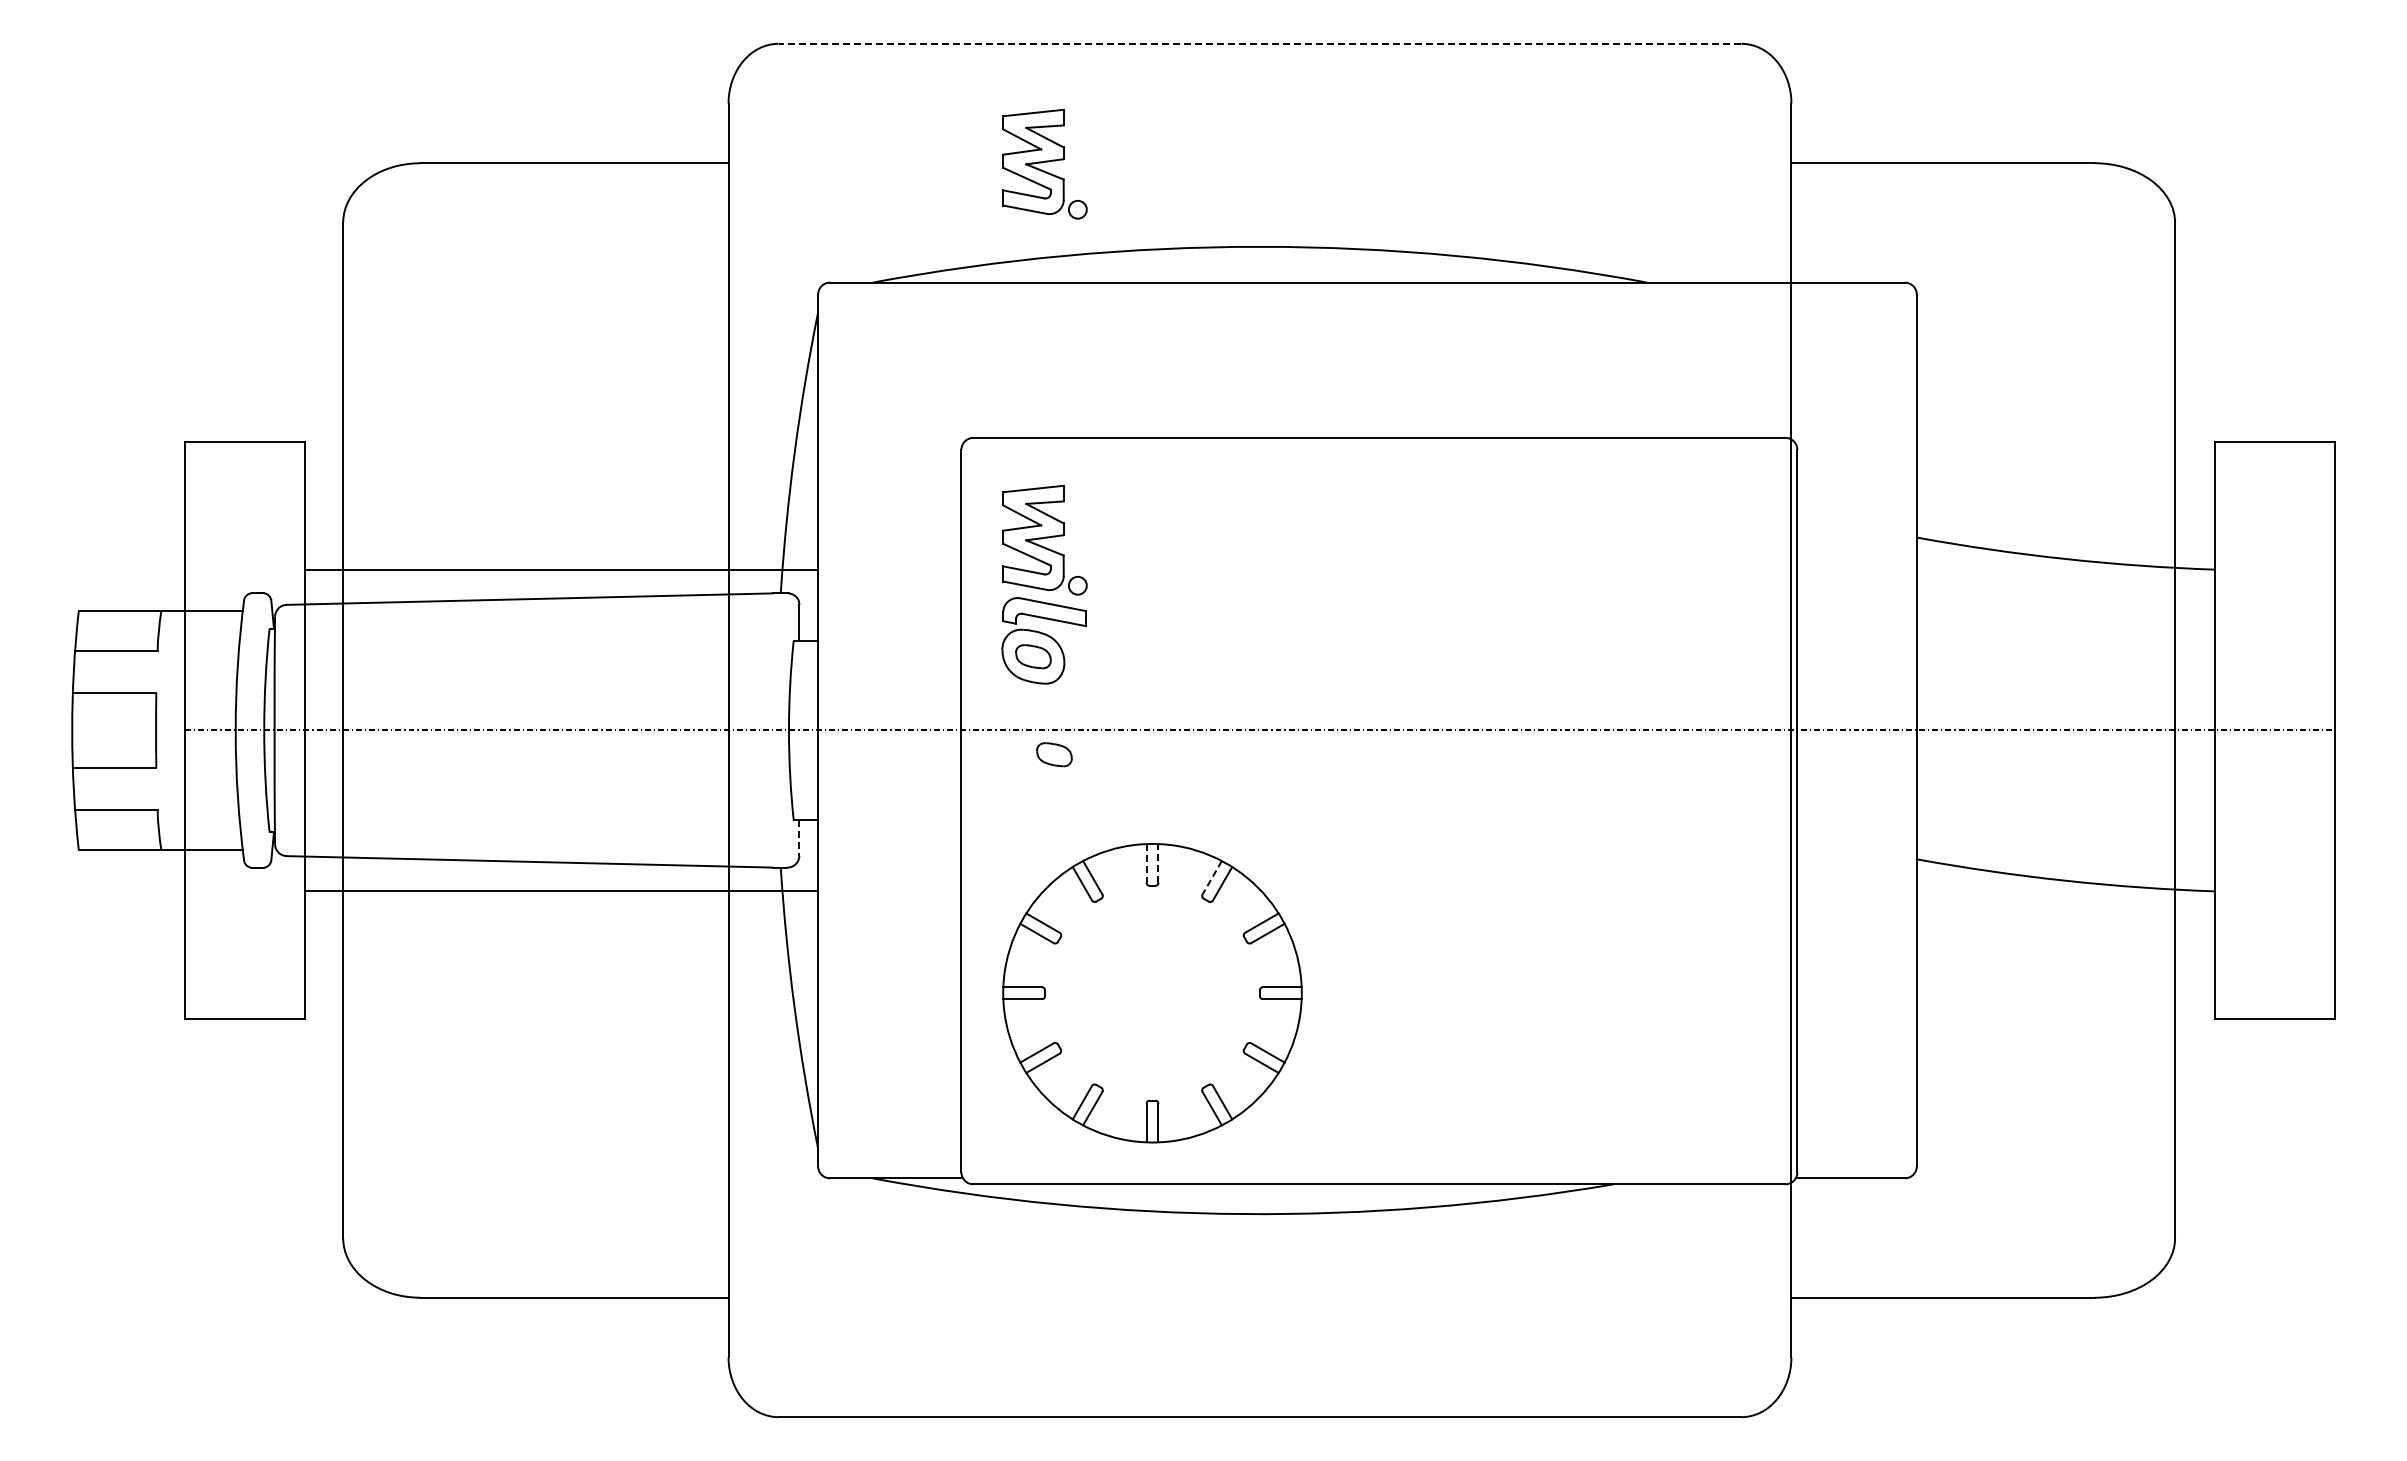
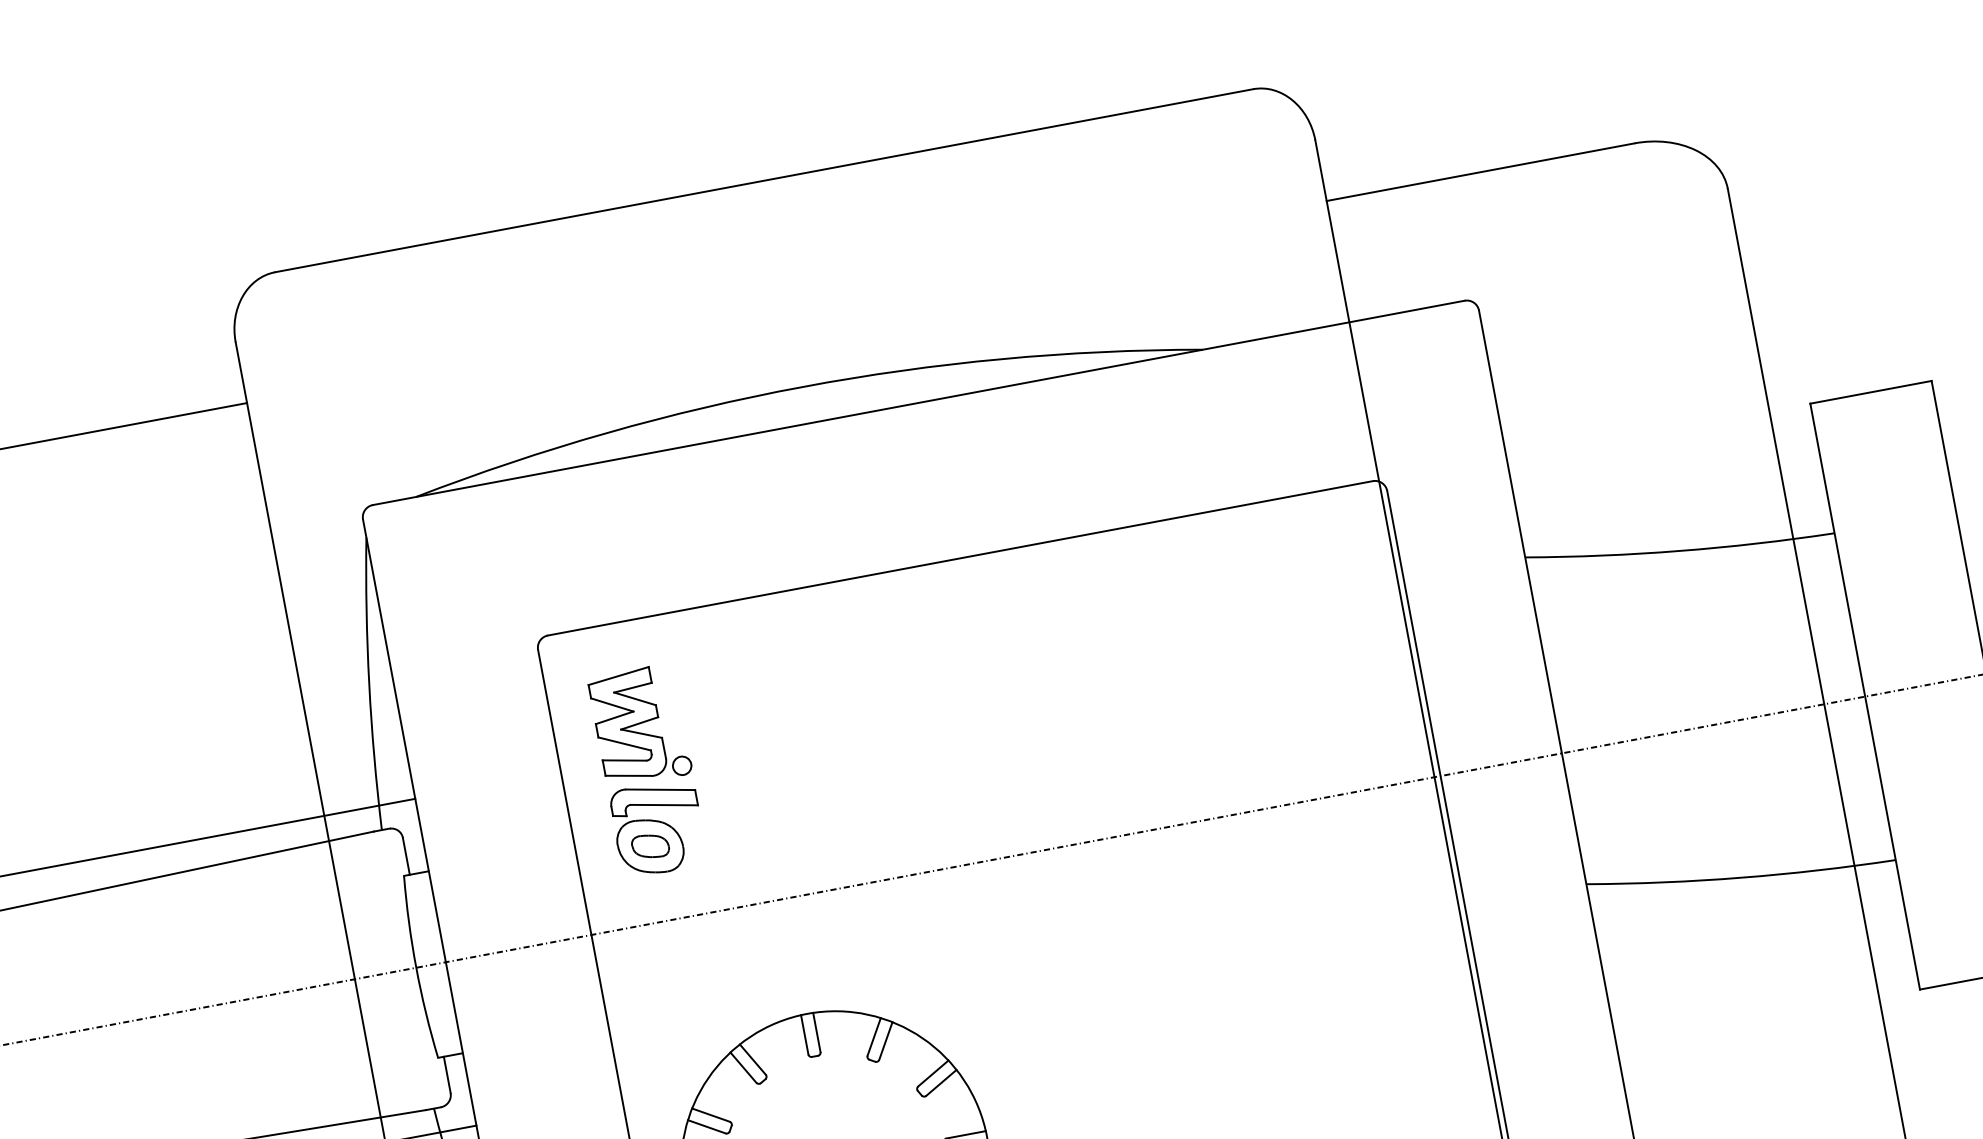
line: (1259, 43) -> (763, 180), dashed -> solid
part: (1044, 163) -> (568, 343), removed
part: (1054, 754) -> (690, 941), removed
line: (799, 837) -> (447, 1074), dashed -> solid
line: (1158, 862) -> (816, 1031), dashed -> solid
line: (1146, 863) -> (804, 1034), dashed -> solid
line: (1211, 878) -> (873, 1037), dashed -> solid

